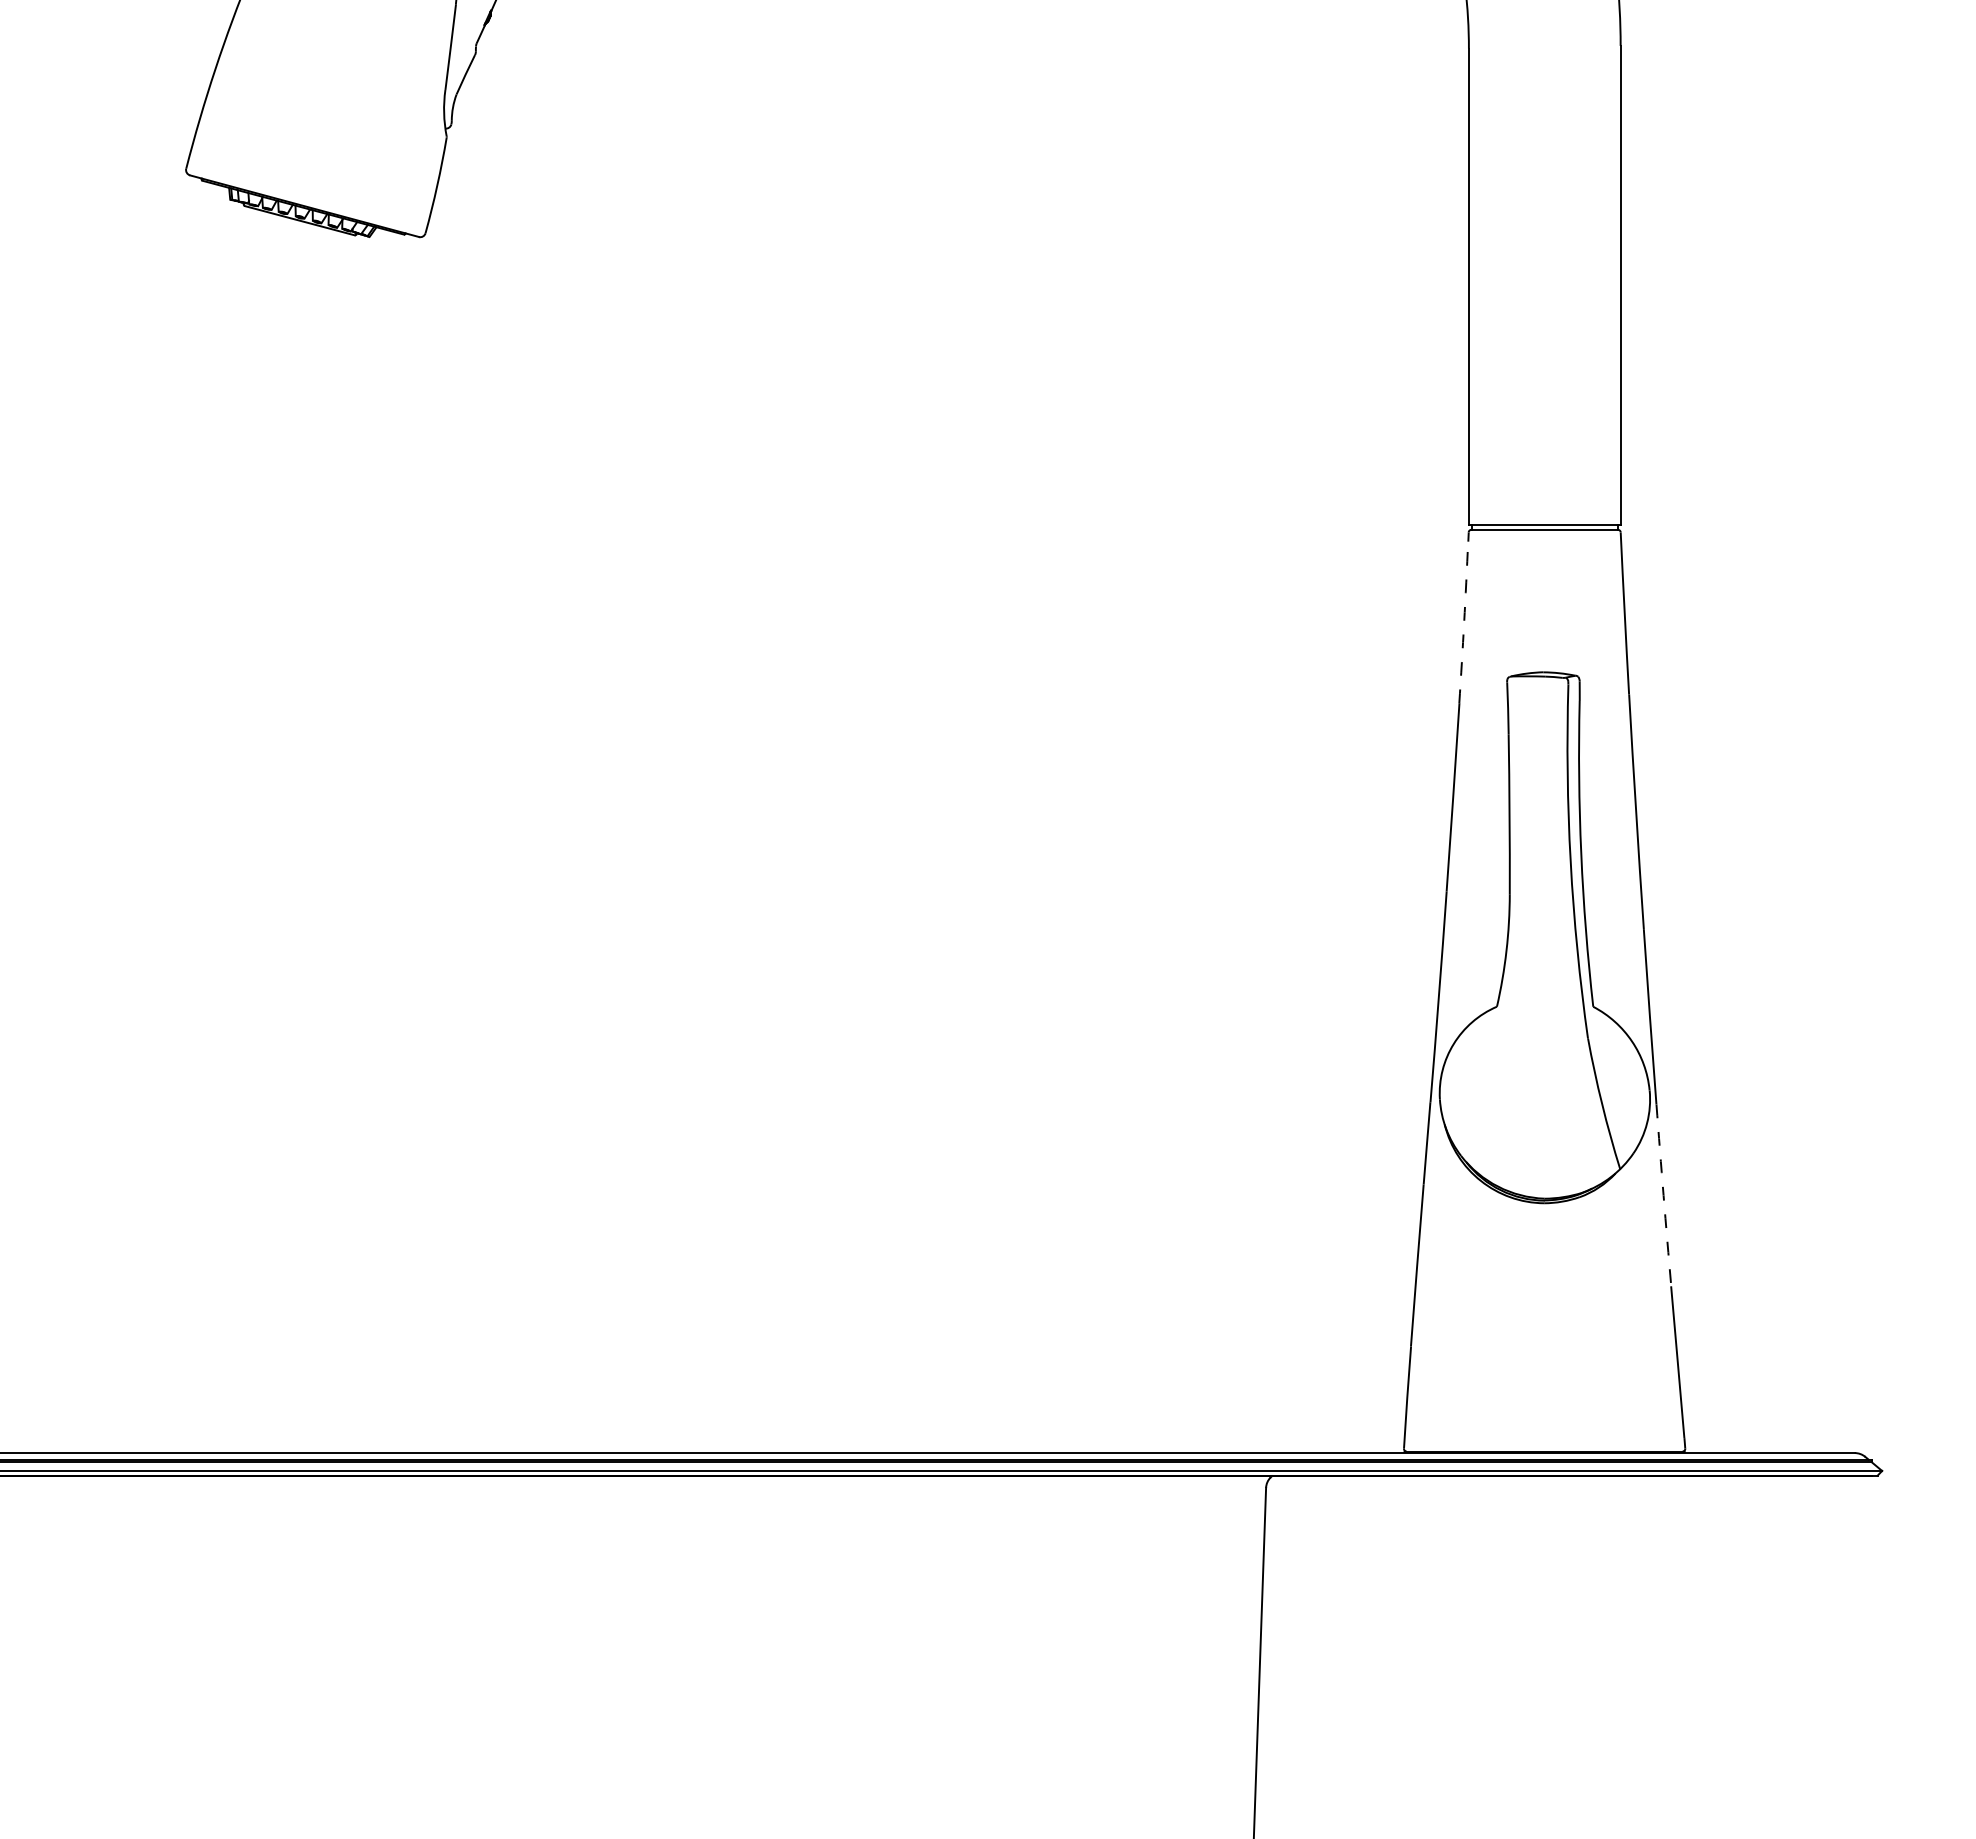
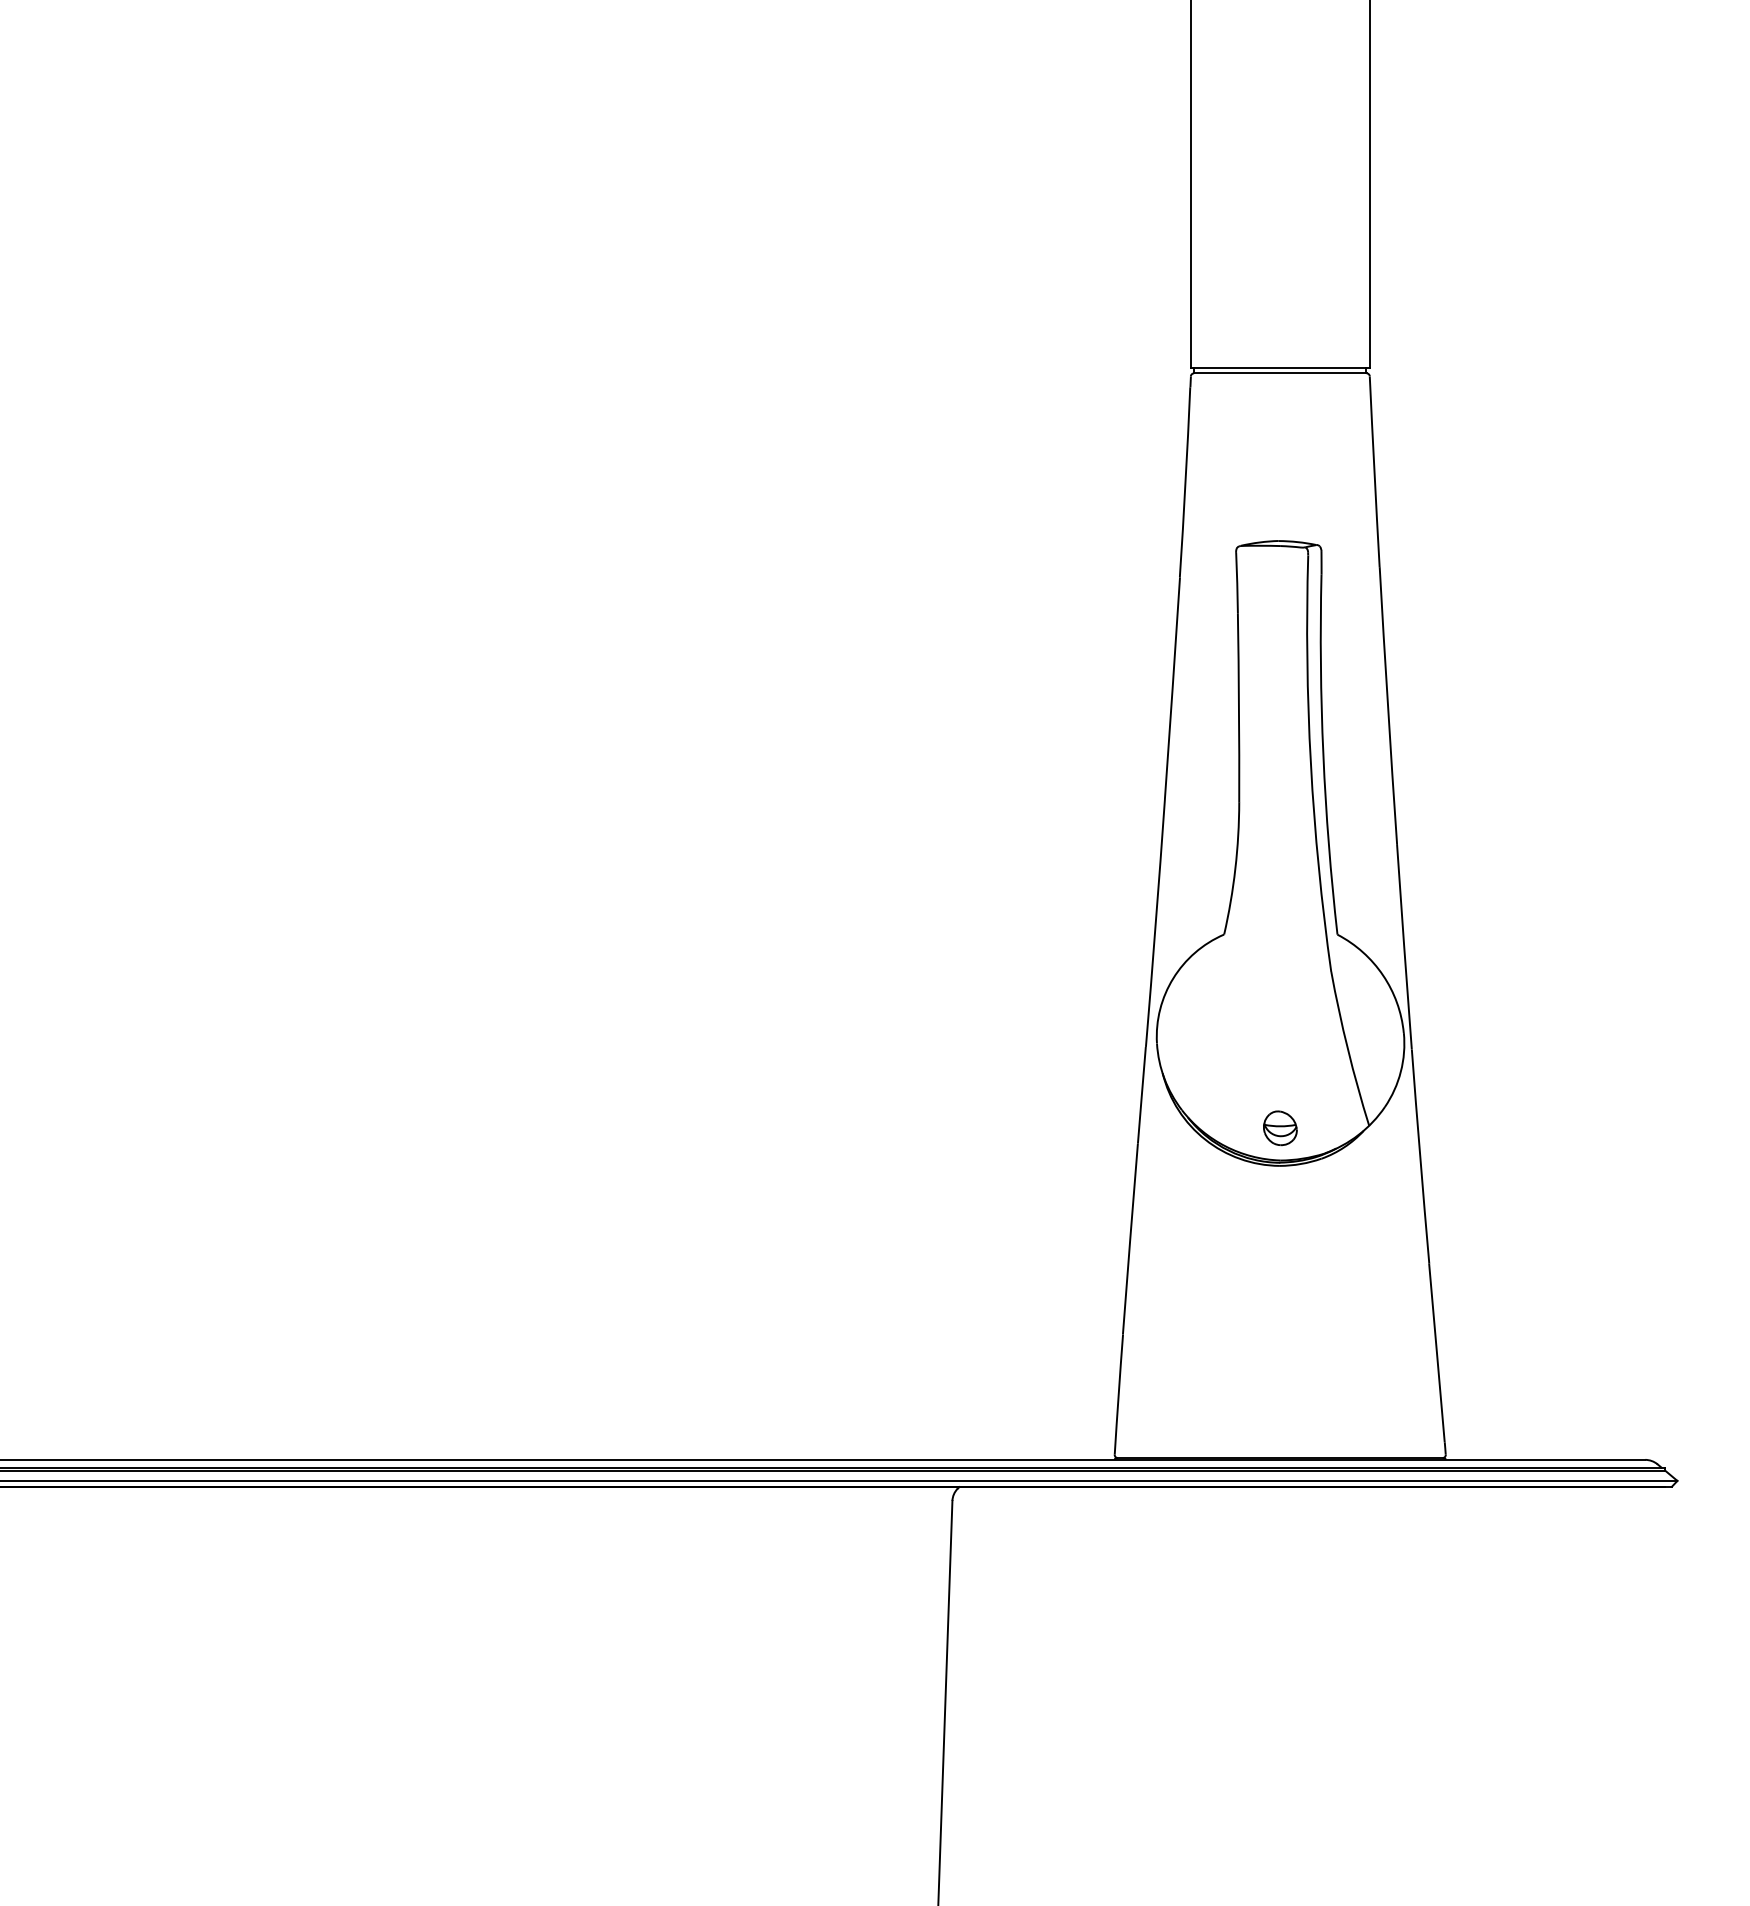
arc: (1464, 622) -> (1185, 482), dashed -> solid
part: (1544, 1171) -> (1280, 1128), added
arc: (1663, 1195) -> (1420, 1156), dashed -> solid

